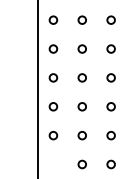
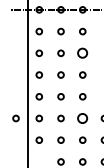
circle: (110, 20) -> (82, 53), size x1.6
circle: (21, 106) -> (15, 118), added
circle: (110, 106) -> (82, 118), size x1.6

